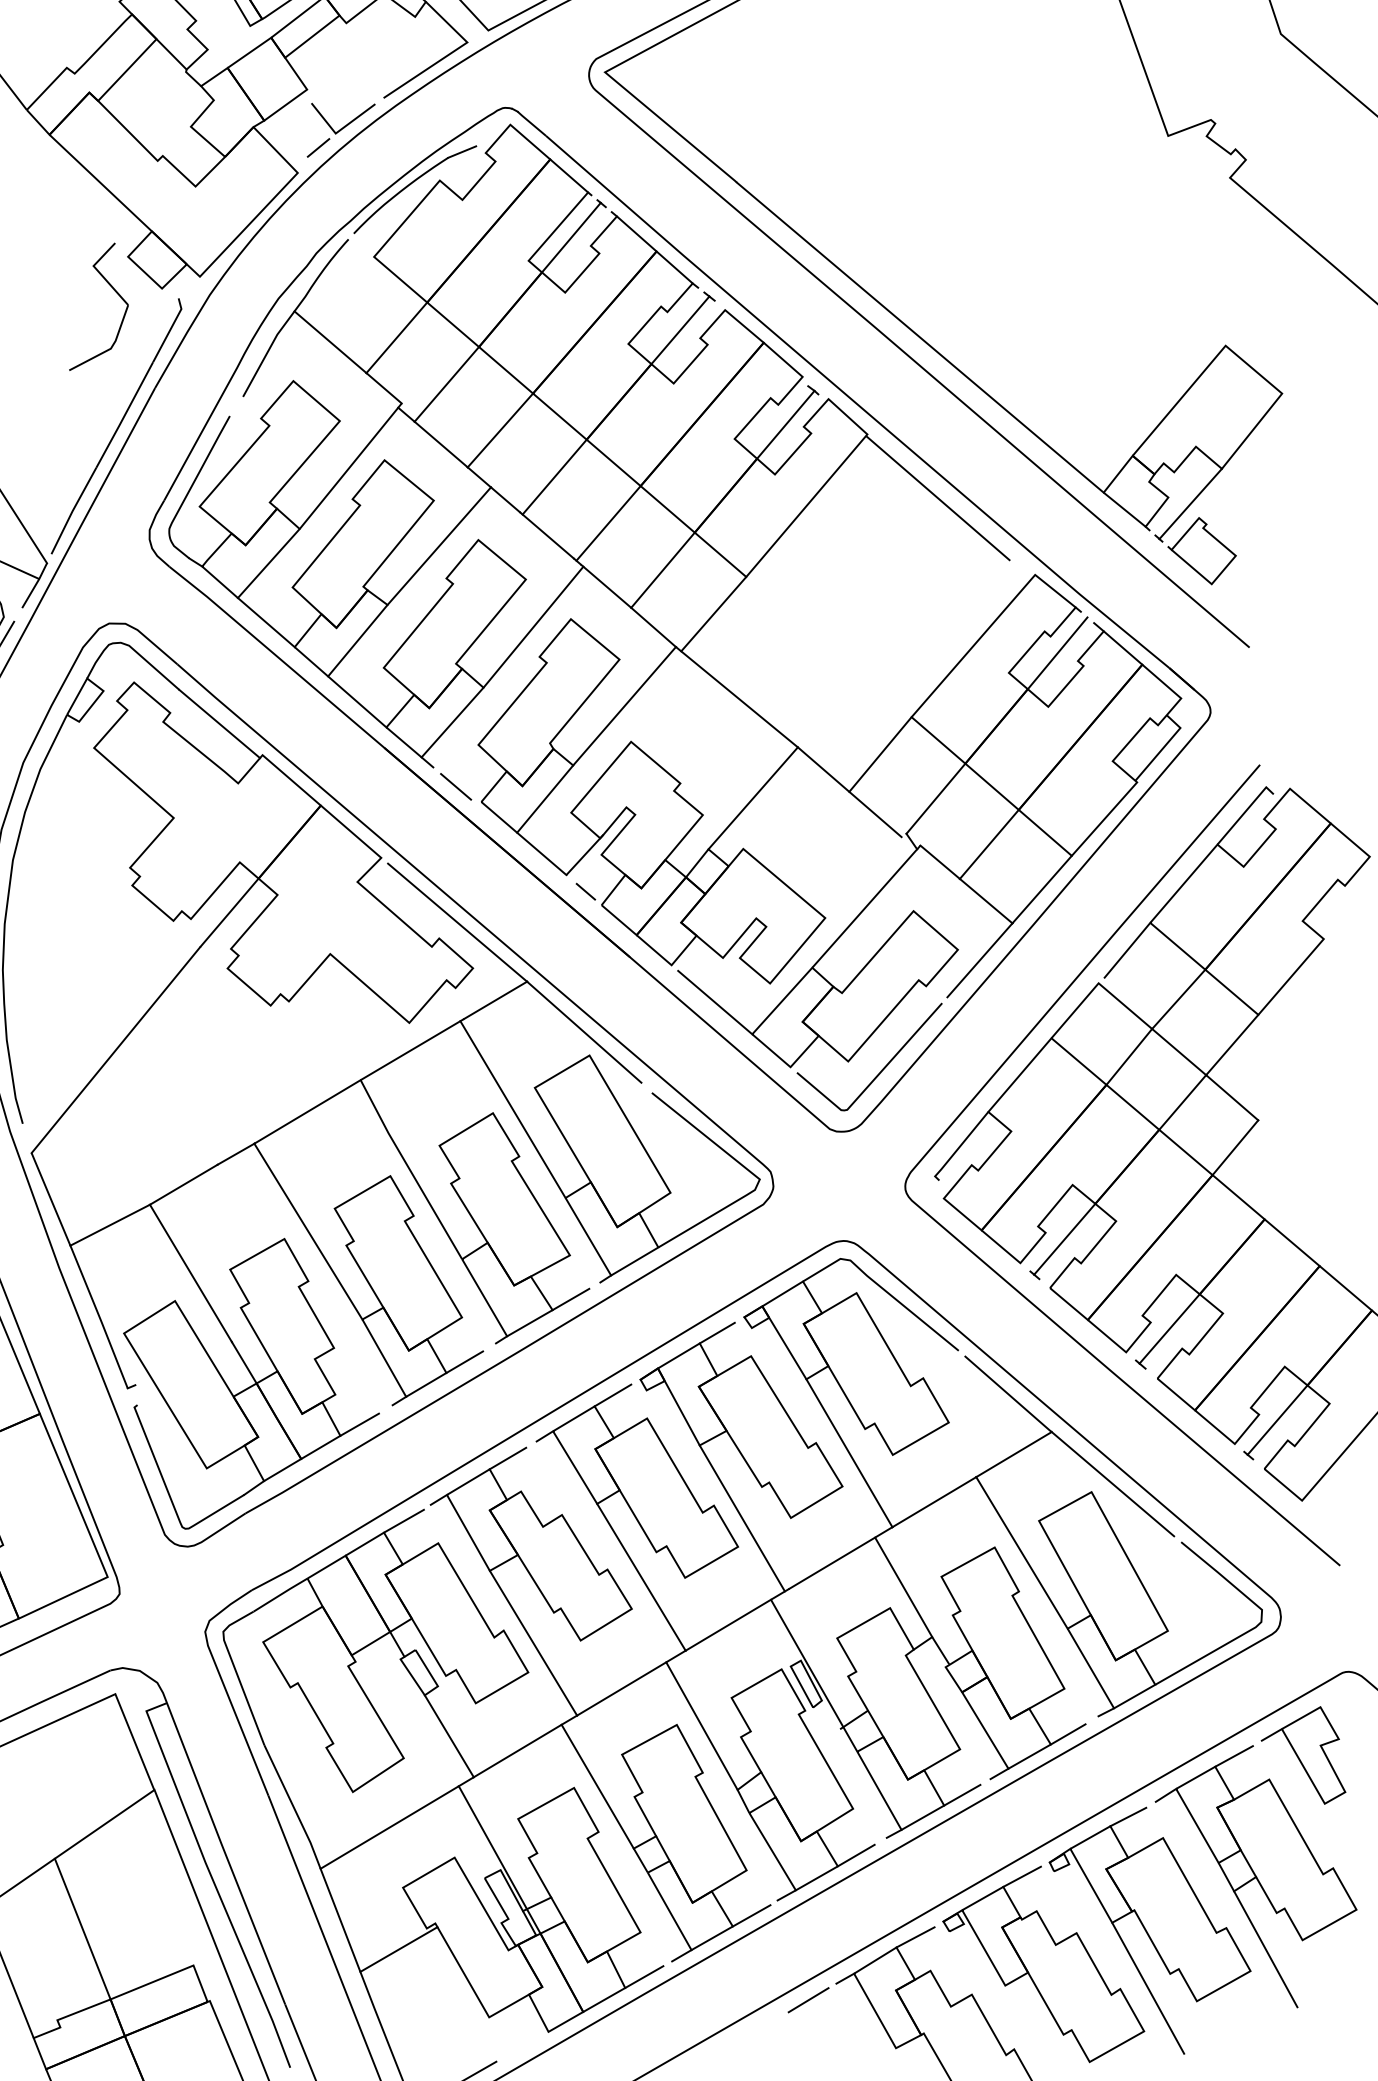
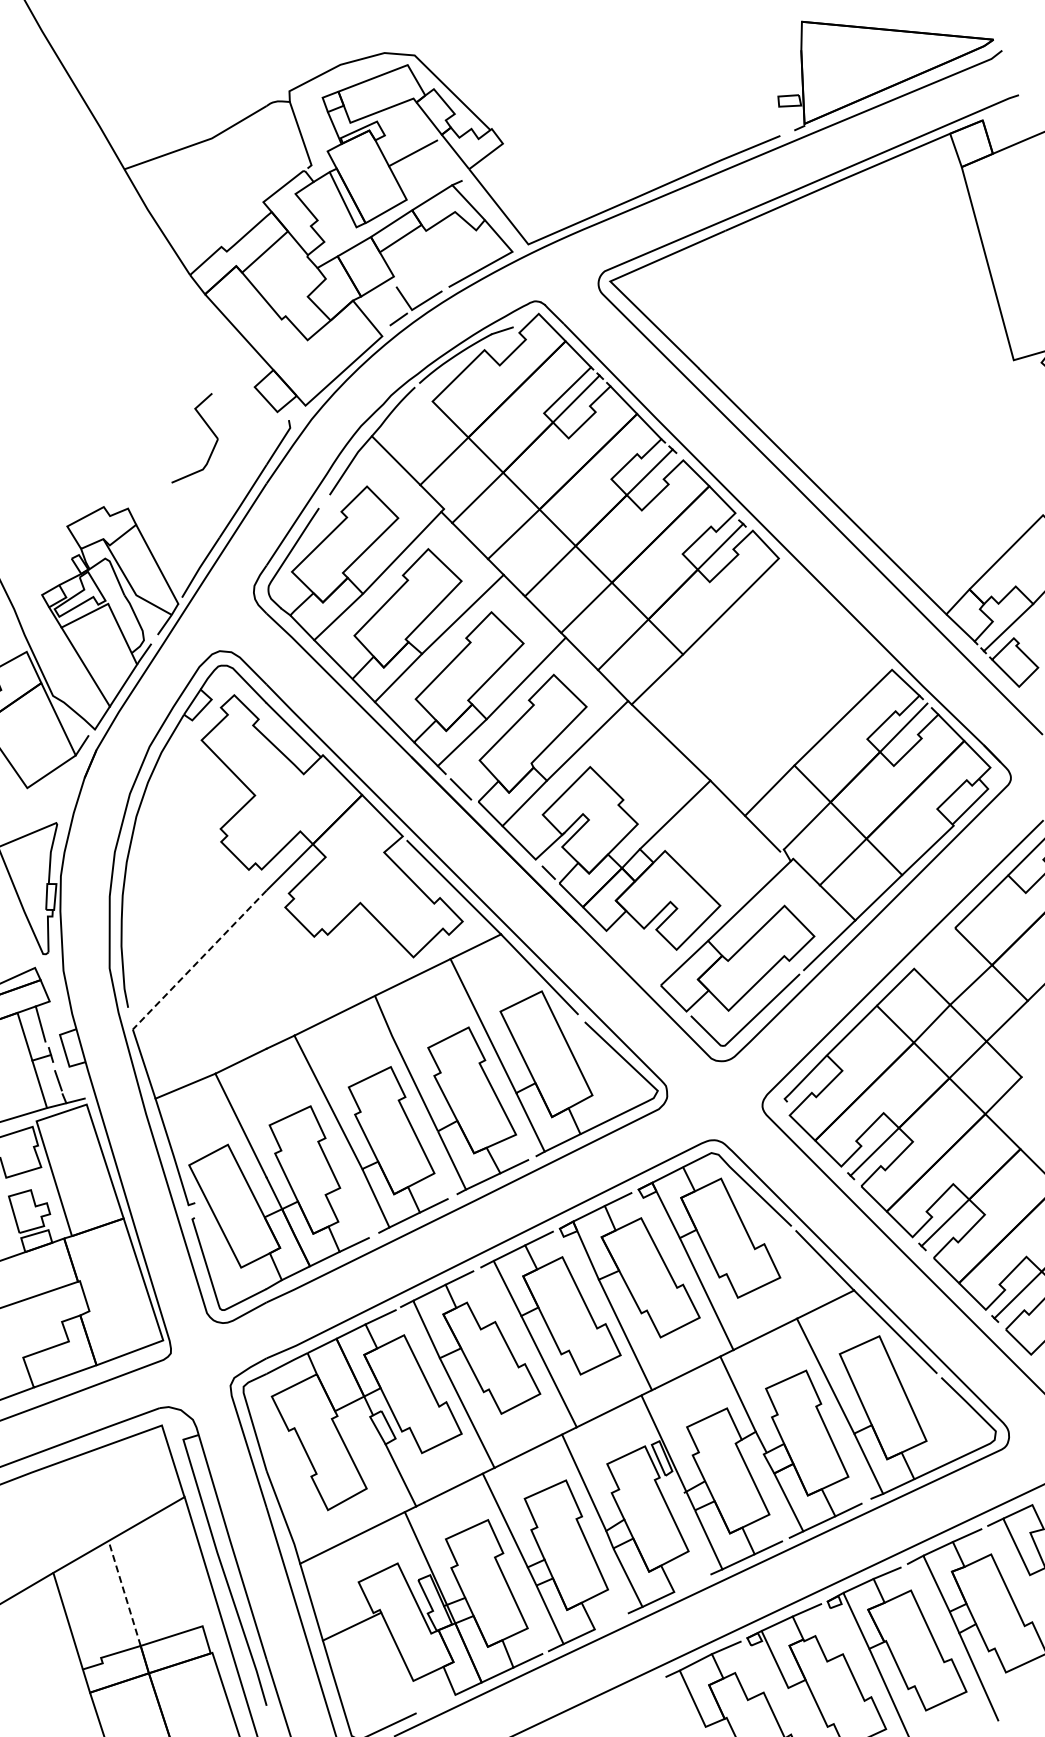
part: (113, 291) -> (208, 428), moved
line: (938, 497) -> (826, 608), removed
line: (1126, 950) -> (936, 946), removed
line: (714, 1002) -> (635, 960), removed
line: (115, 1050) -> (199, 960), solid -> dashed
line: (856, 1855) -> (688, 1585), removed
line: (750, 1915) -> (608, 1622), removed
line: (82, 1929) -> (124, 1593), solid -> dashed
line: (808, 1999) -> (645, 1686), removed

